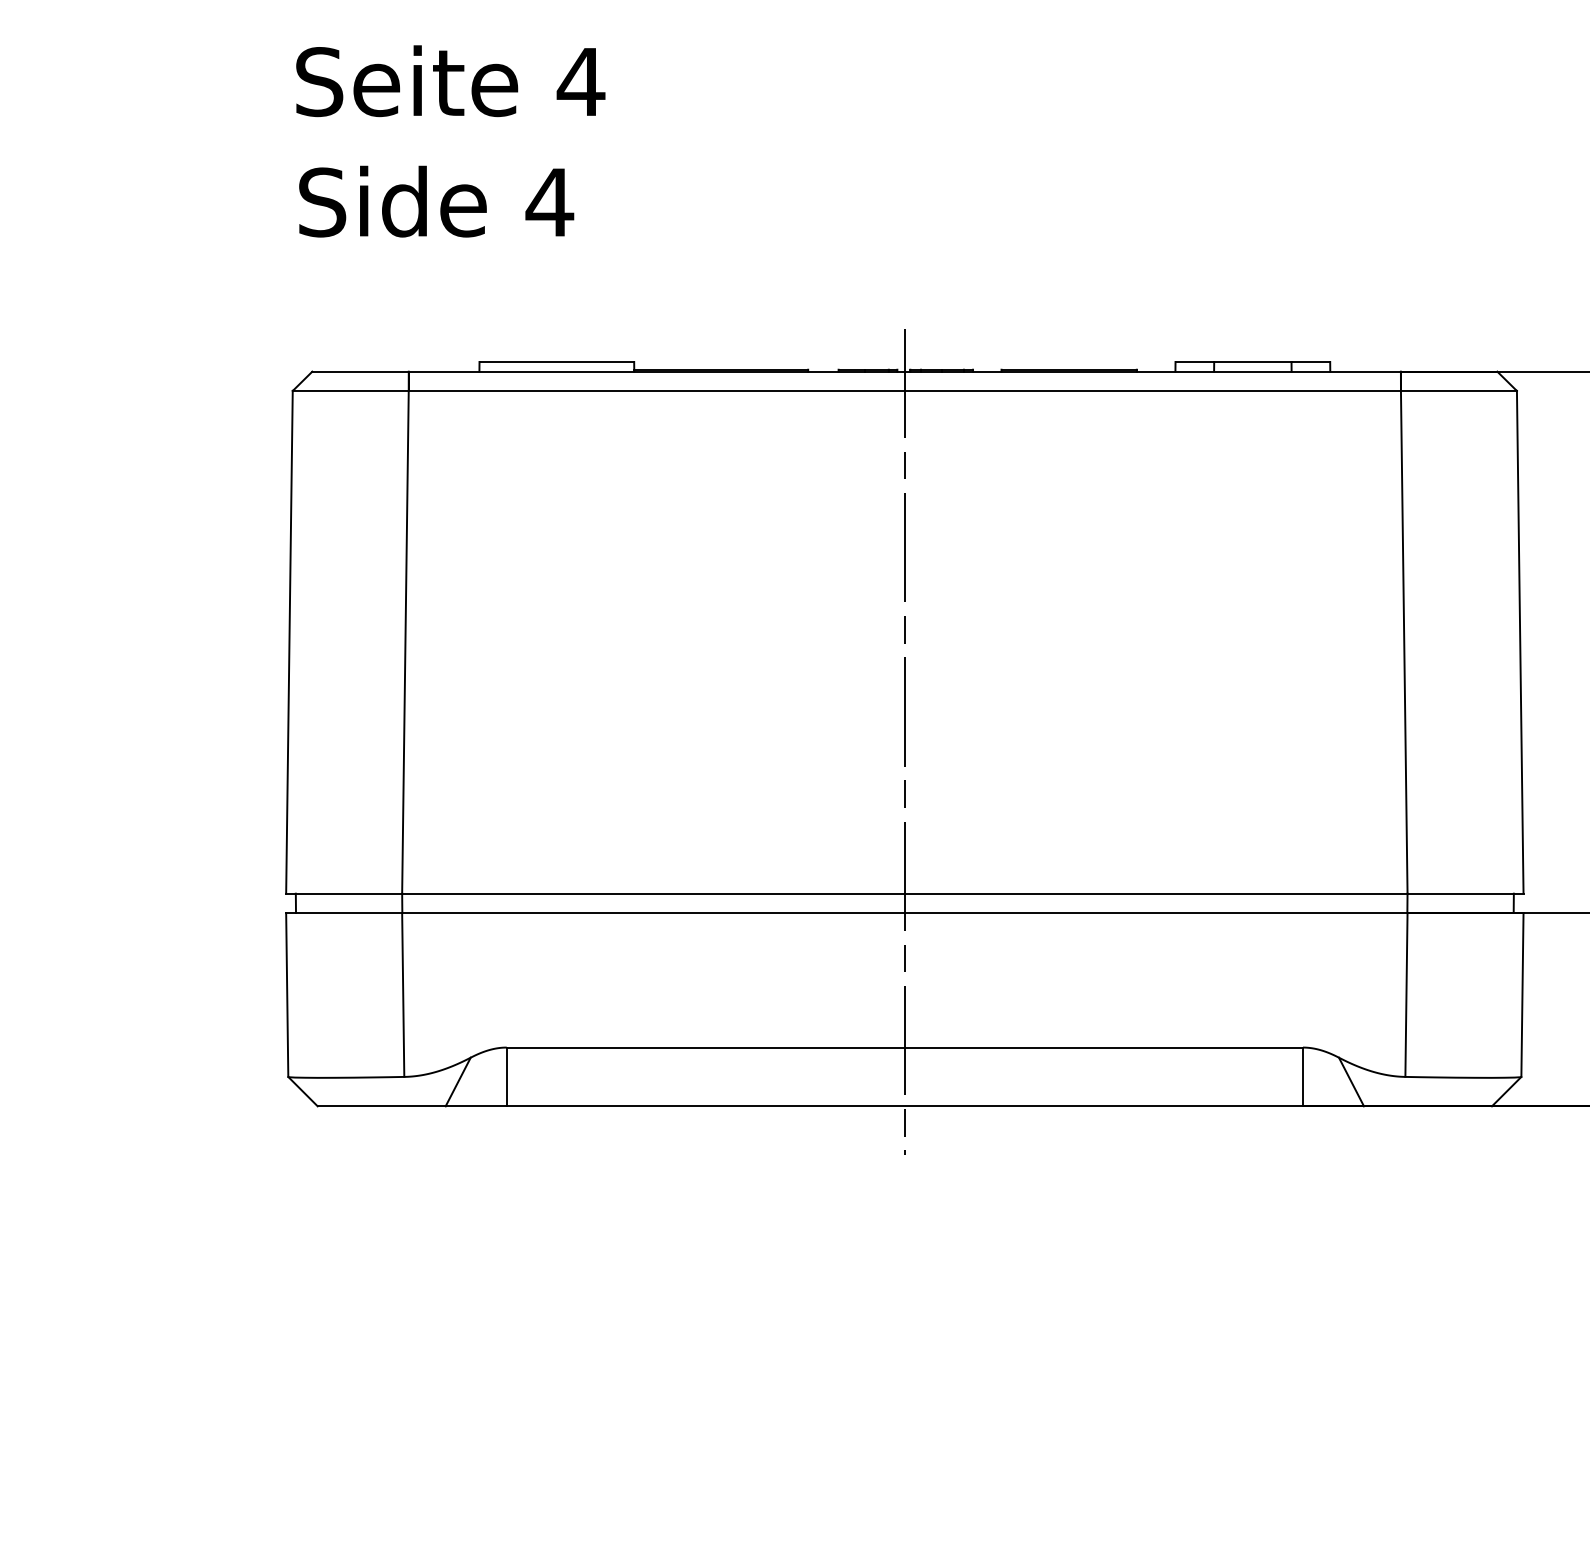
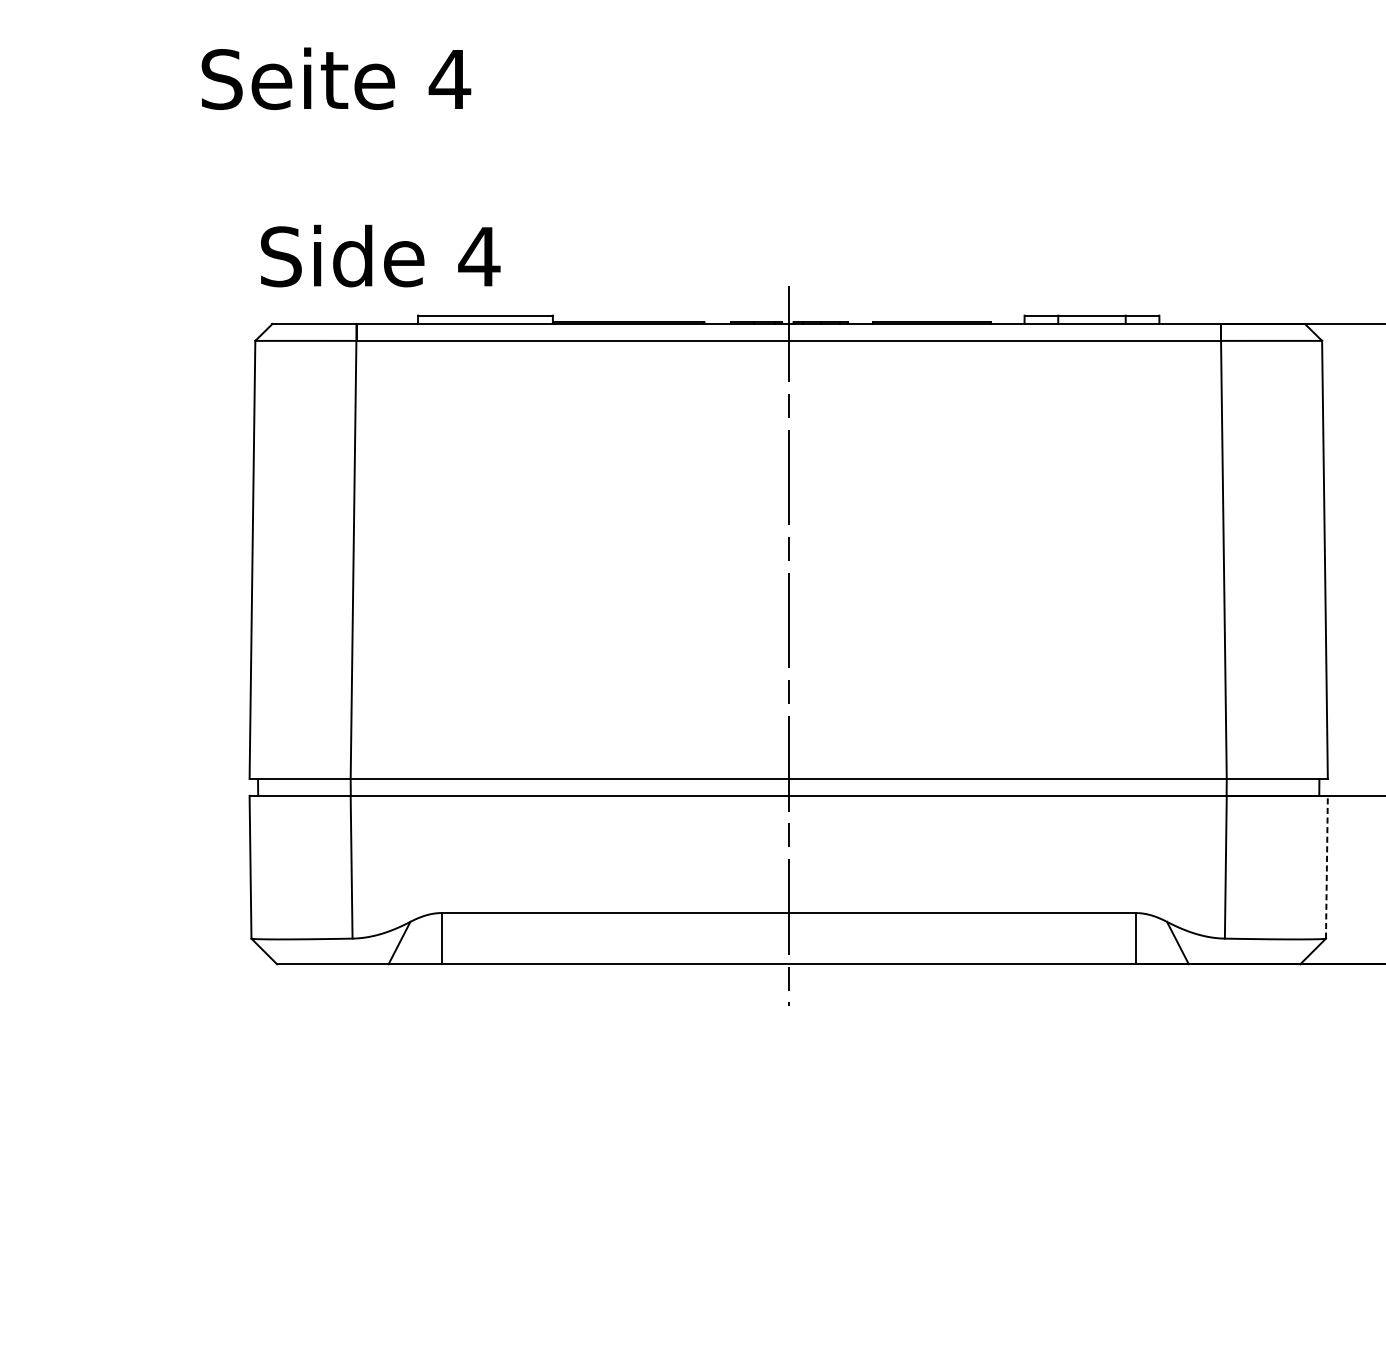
text: (450, 81) -> (336, 79), moved
text: (436, 201) -> (380, 255), moved
line: (1522, 994) -> (1326, 866), solid -> dashed

